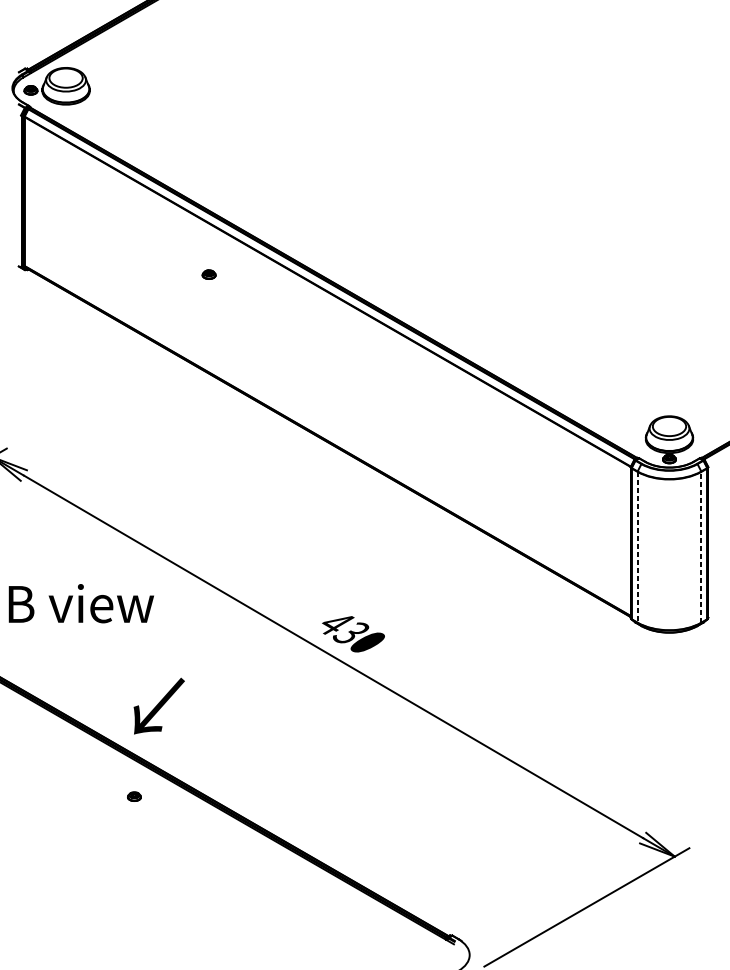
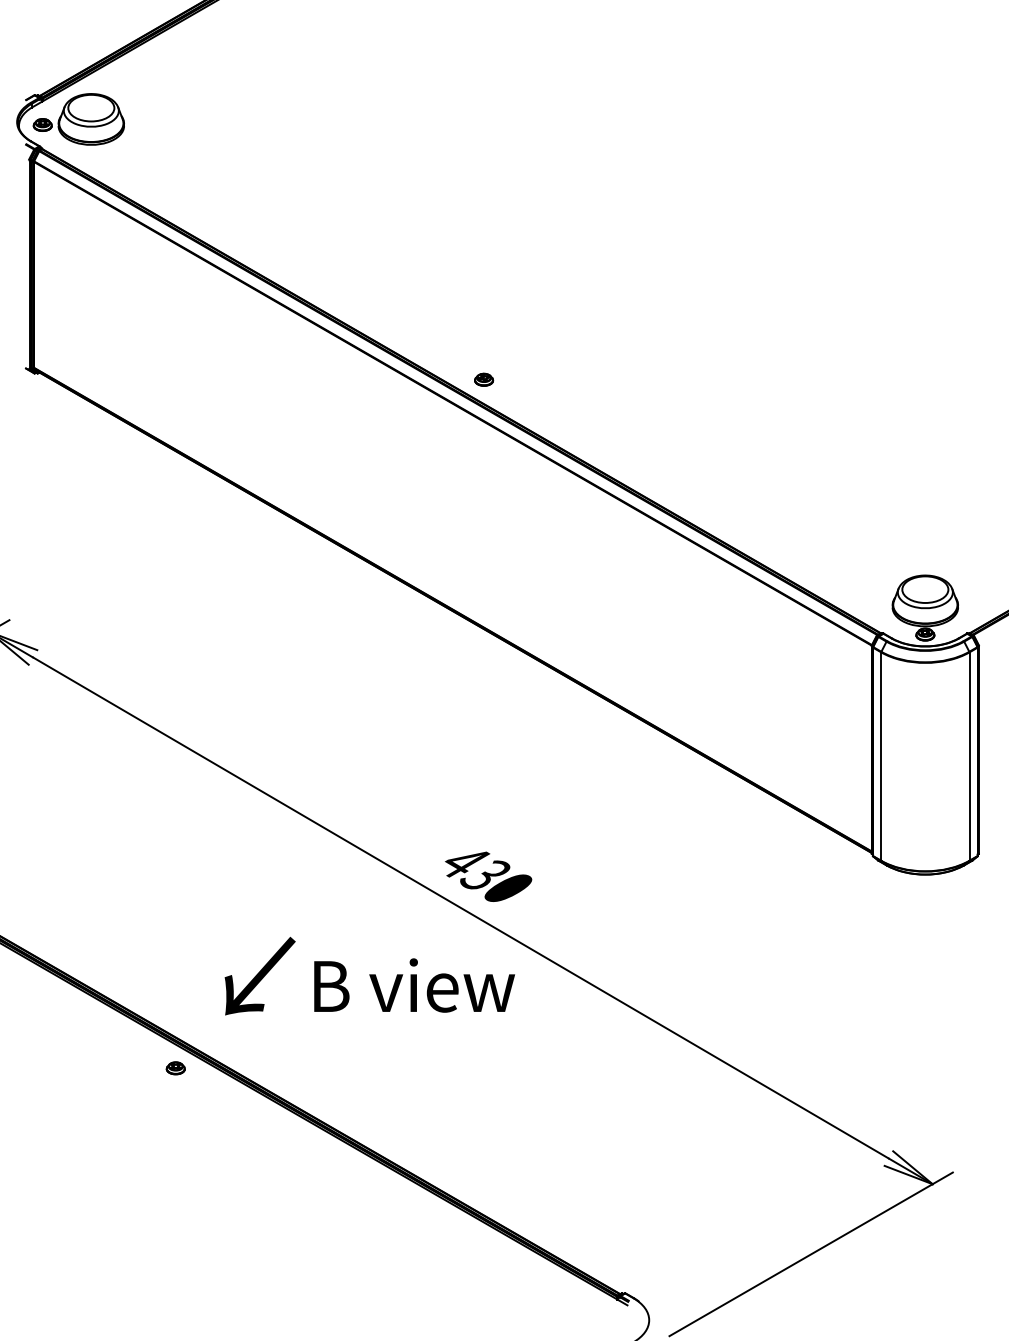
part: (209, 274) -> (484, 379), moved
line: (637, 547) -> (881, 757), dashed -> solid
line: (701, 547) -> (969, 756), dashed -> solid
text: (81, 603) -> (414, 985), moved
text: (158, 705) -> (259, 975), moved
part: (134, 796) -> (175, 1068), moved

